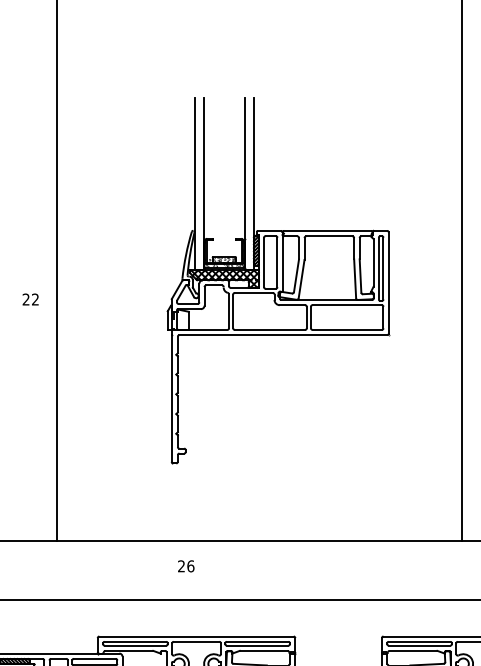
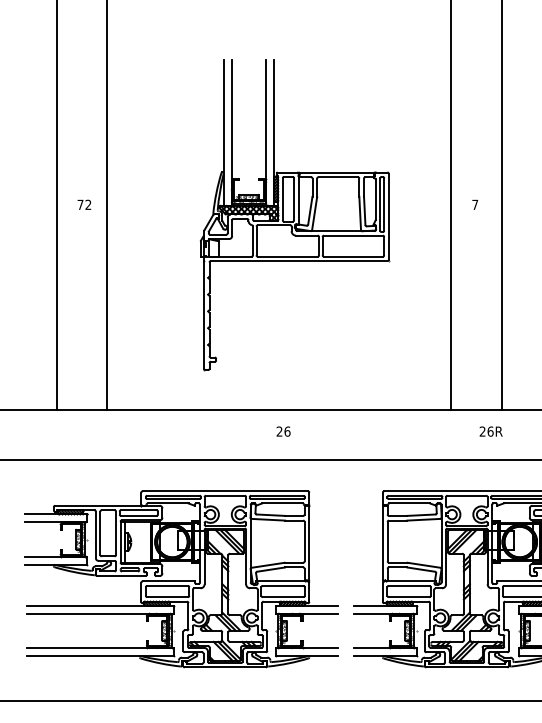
part: (279, 281) -> (295, 215), moved
text: (26, 299) -> (80, 204), 22 -> 72
text: (186, 566) -> (283, 431), moved

